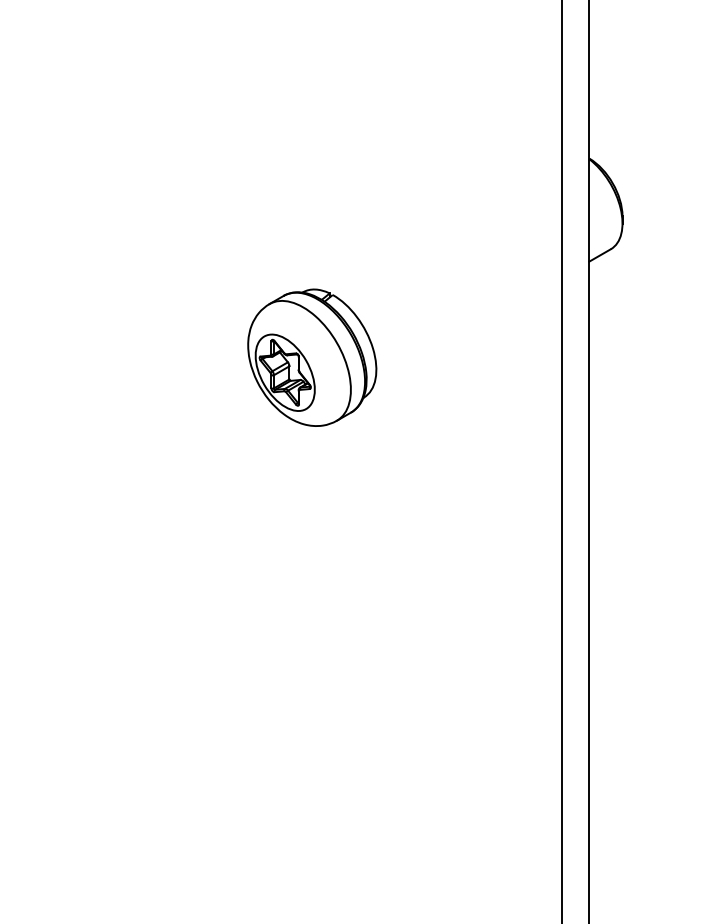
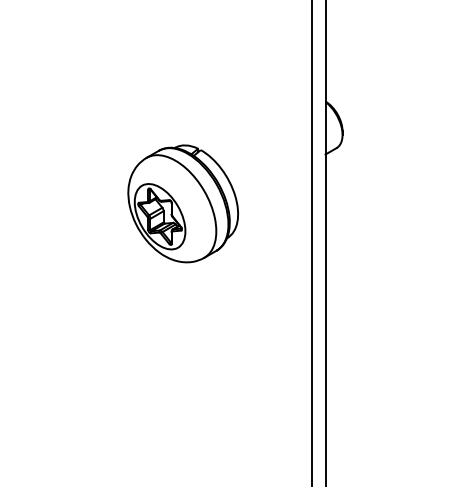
part: (311, 356) -> (182, 203), size x1.67

